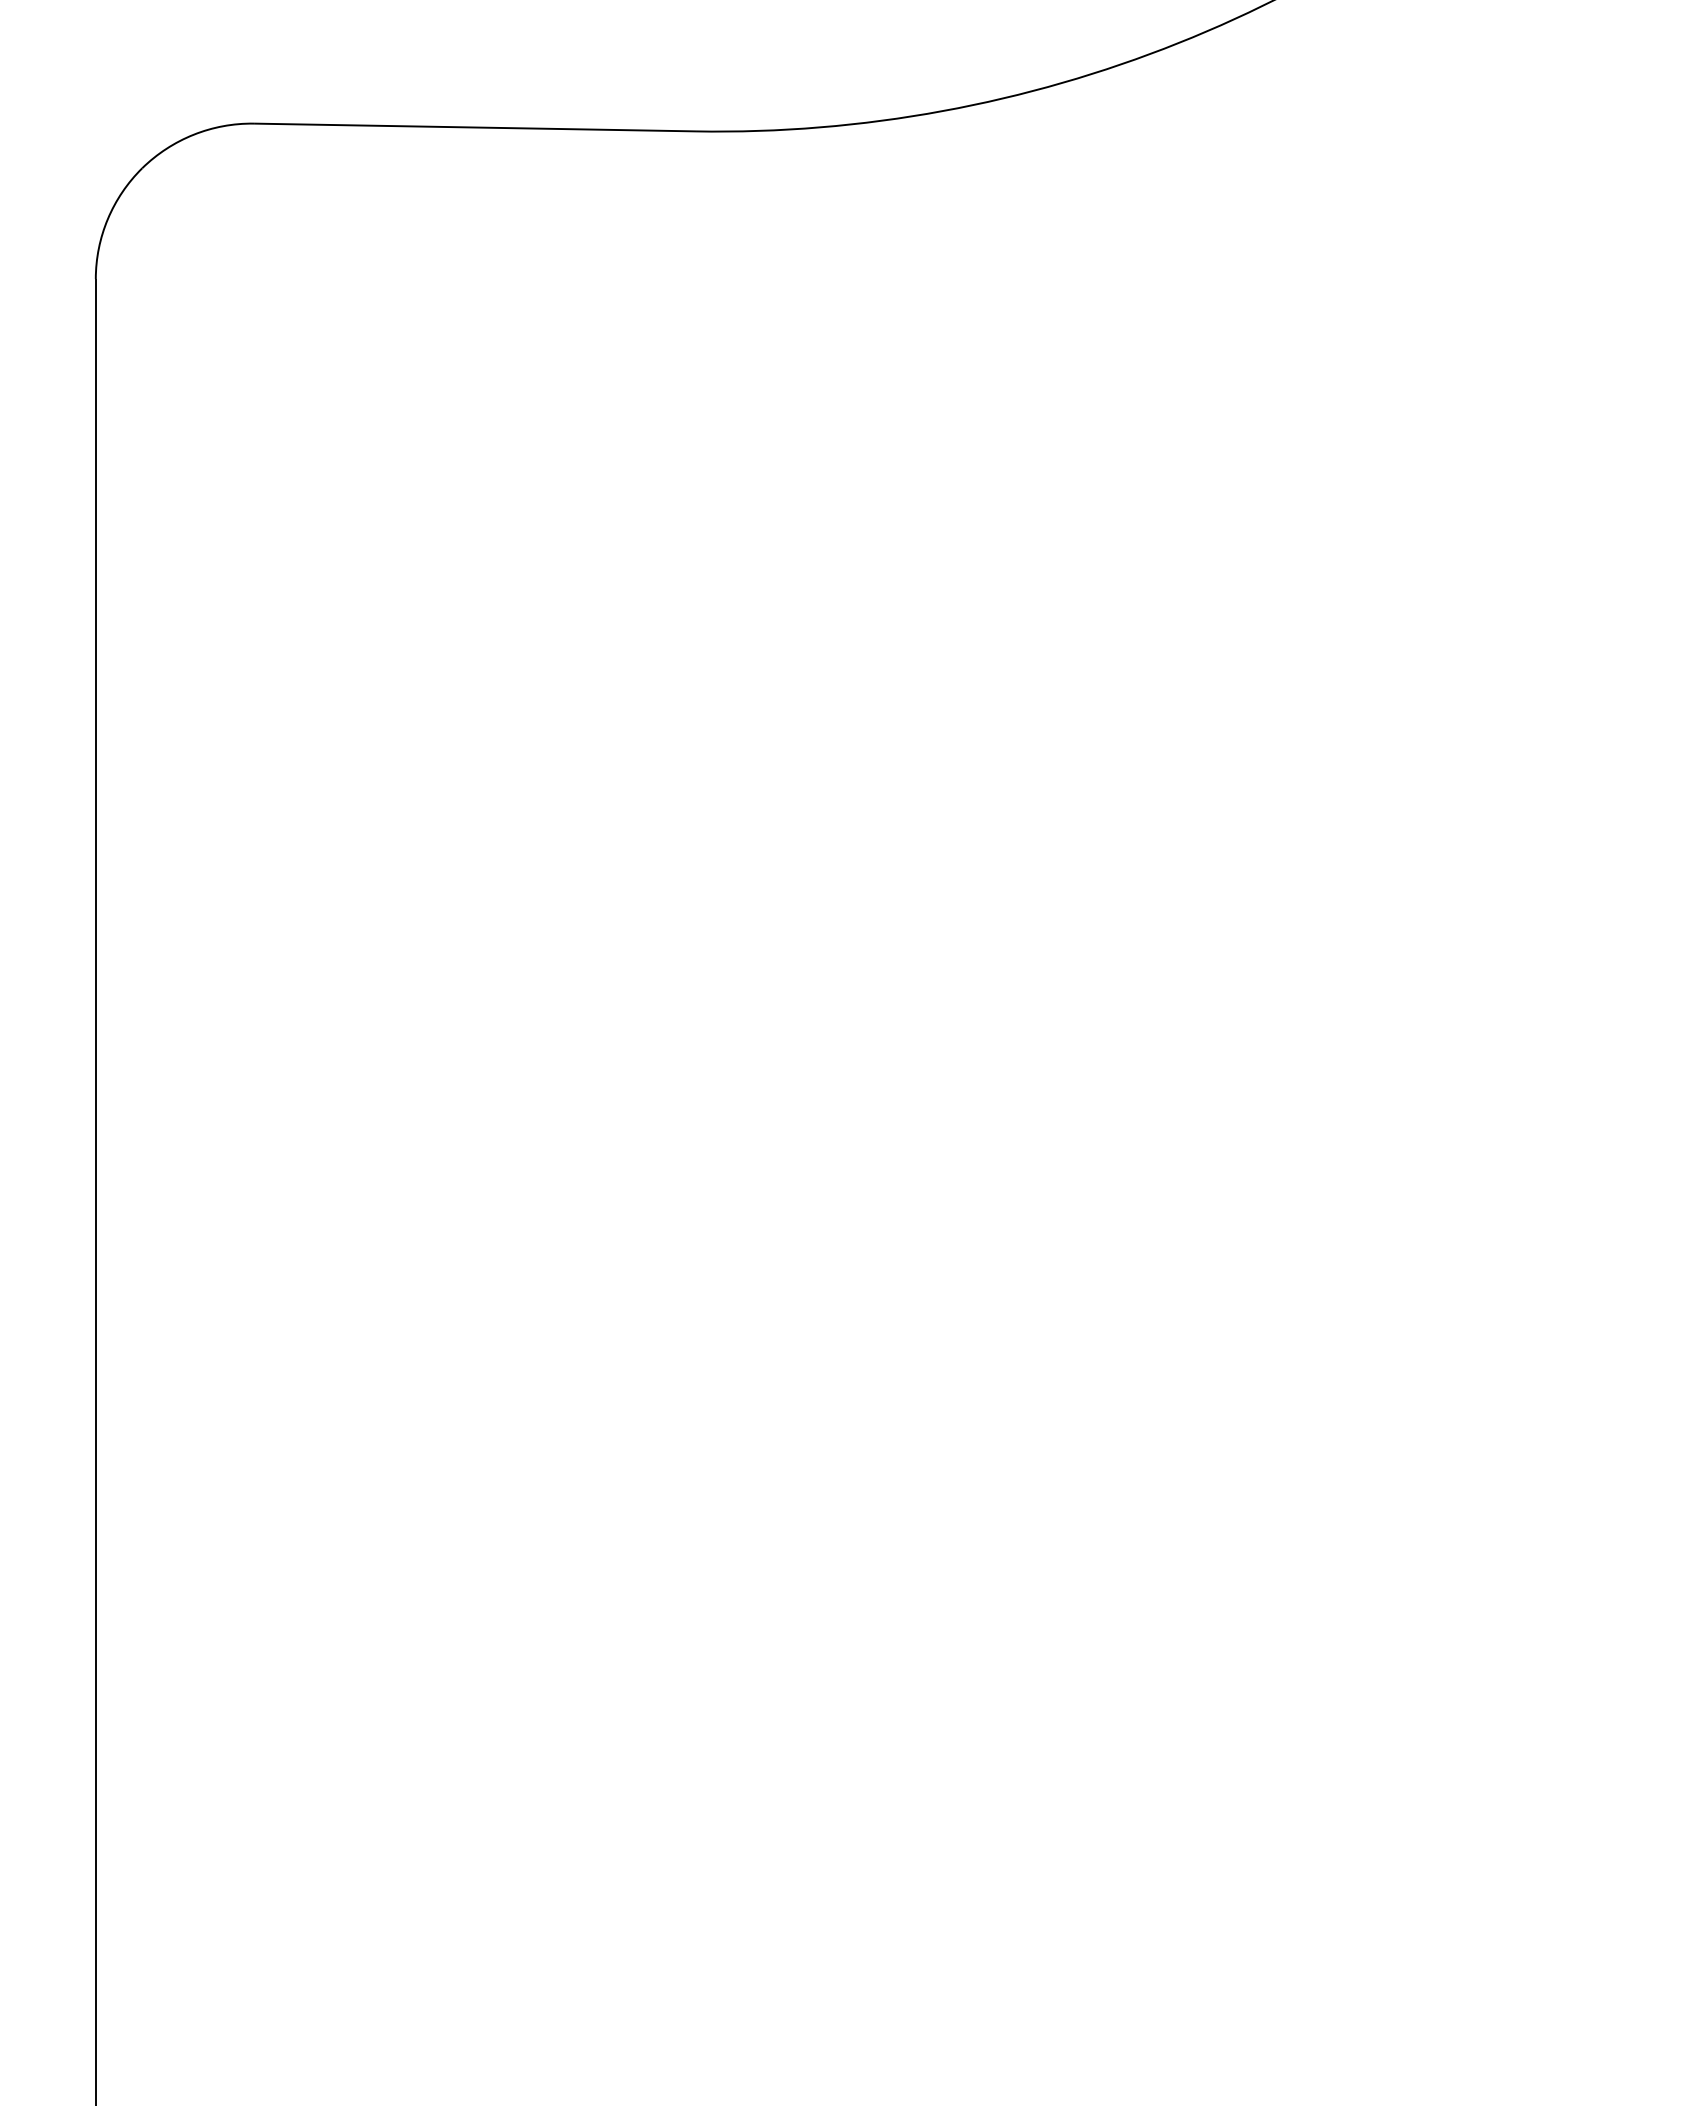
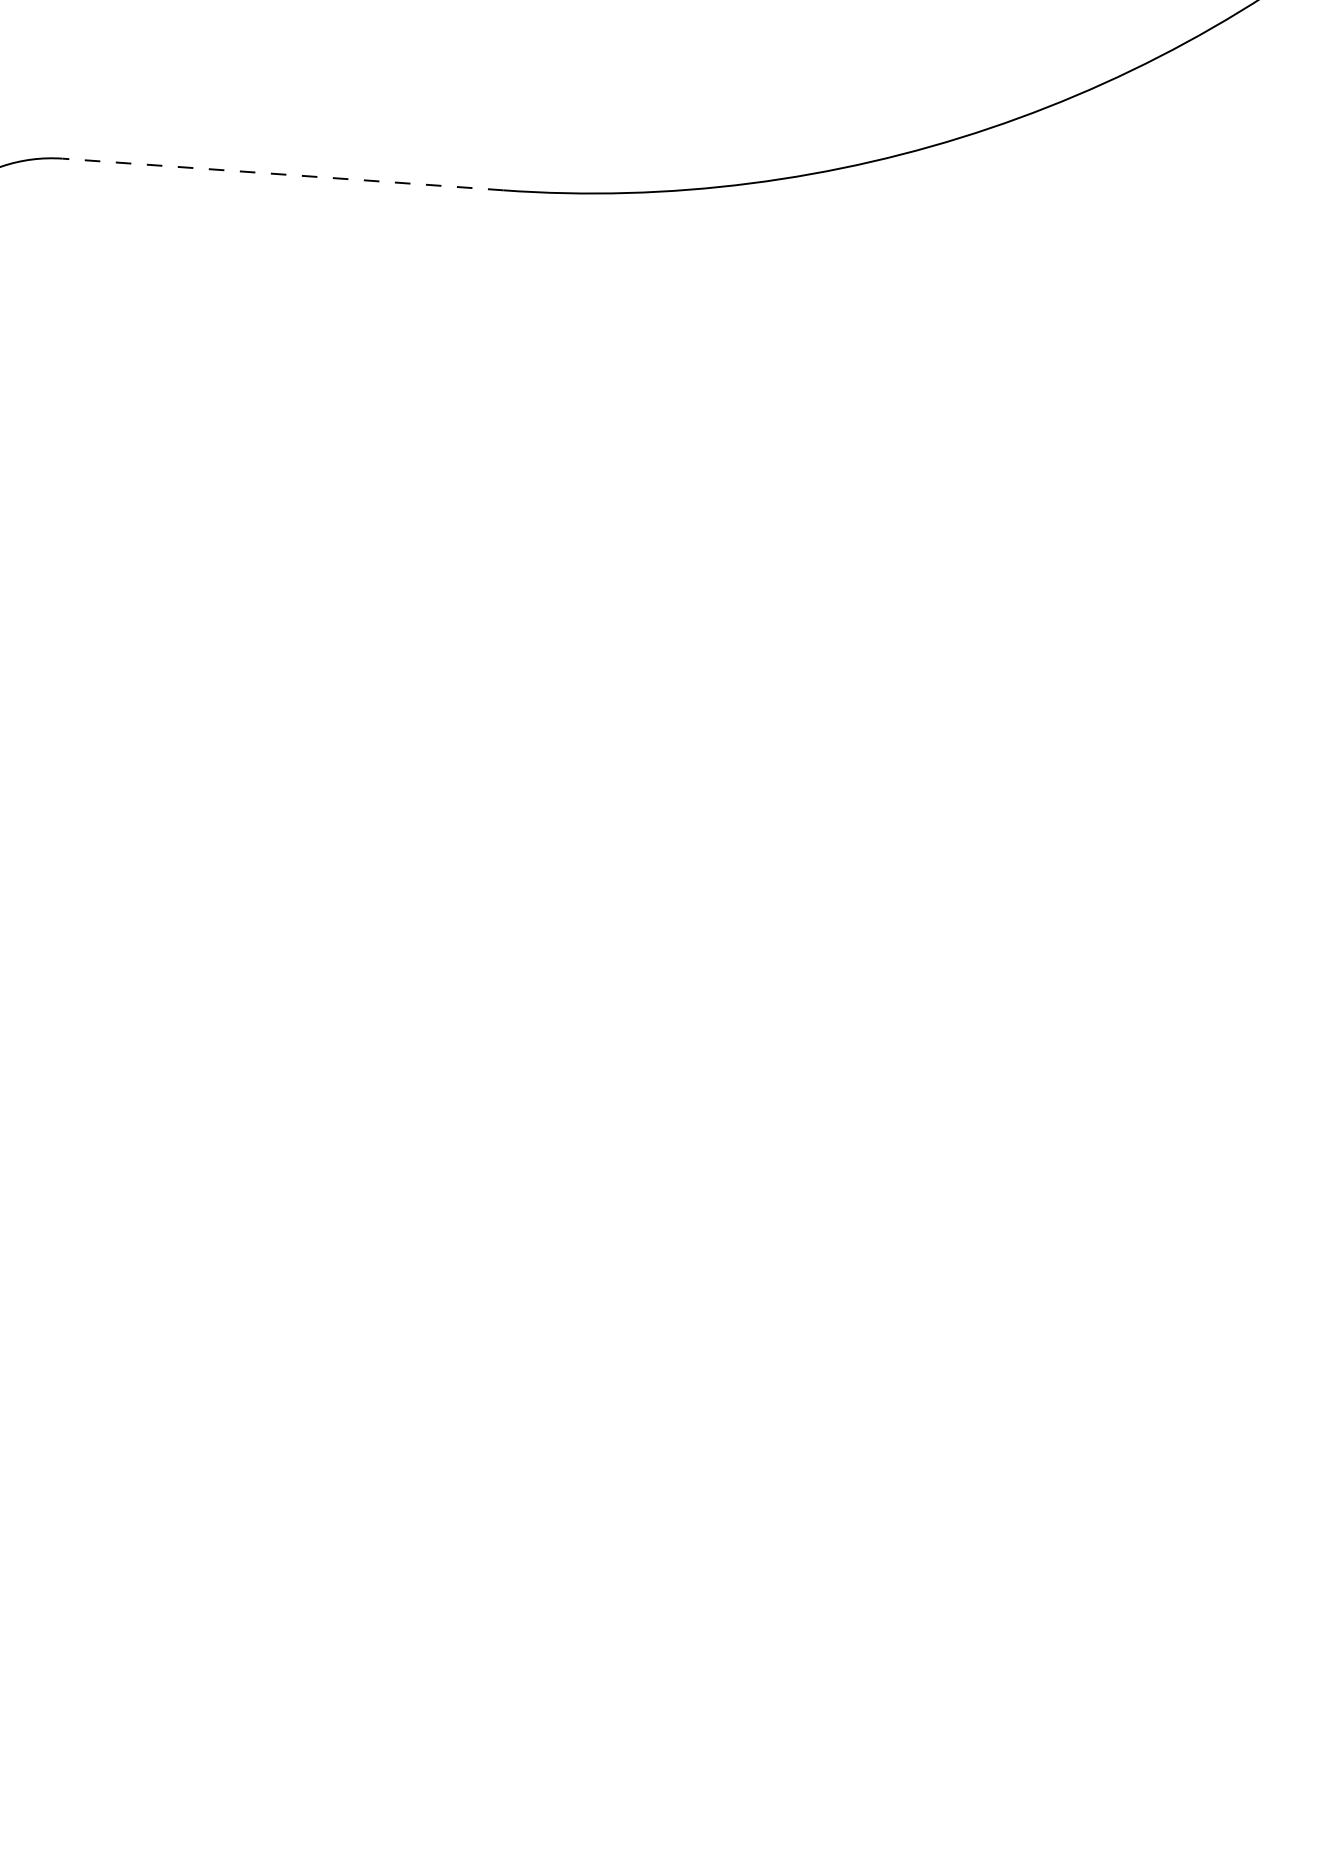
line: (474, 127) -> (282, 174), solid -> dashed

